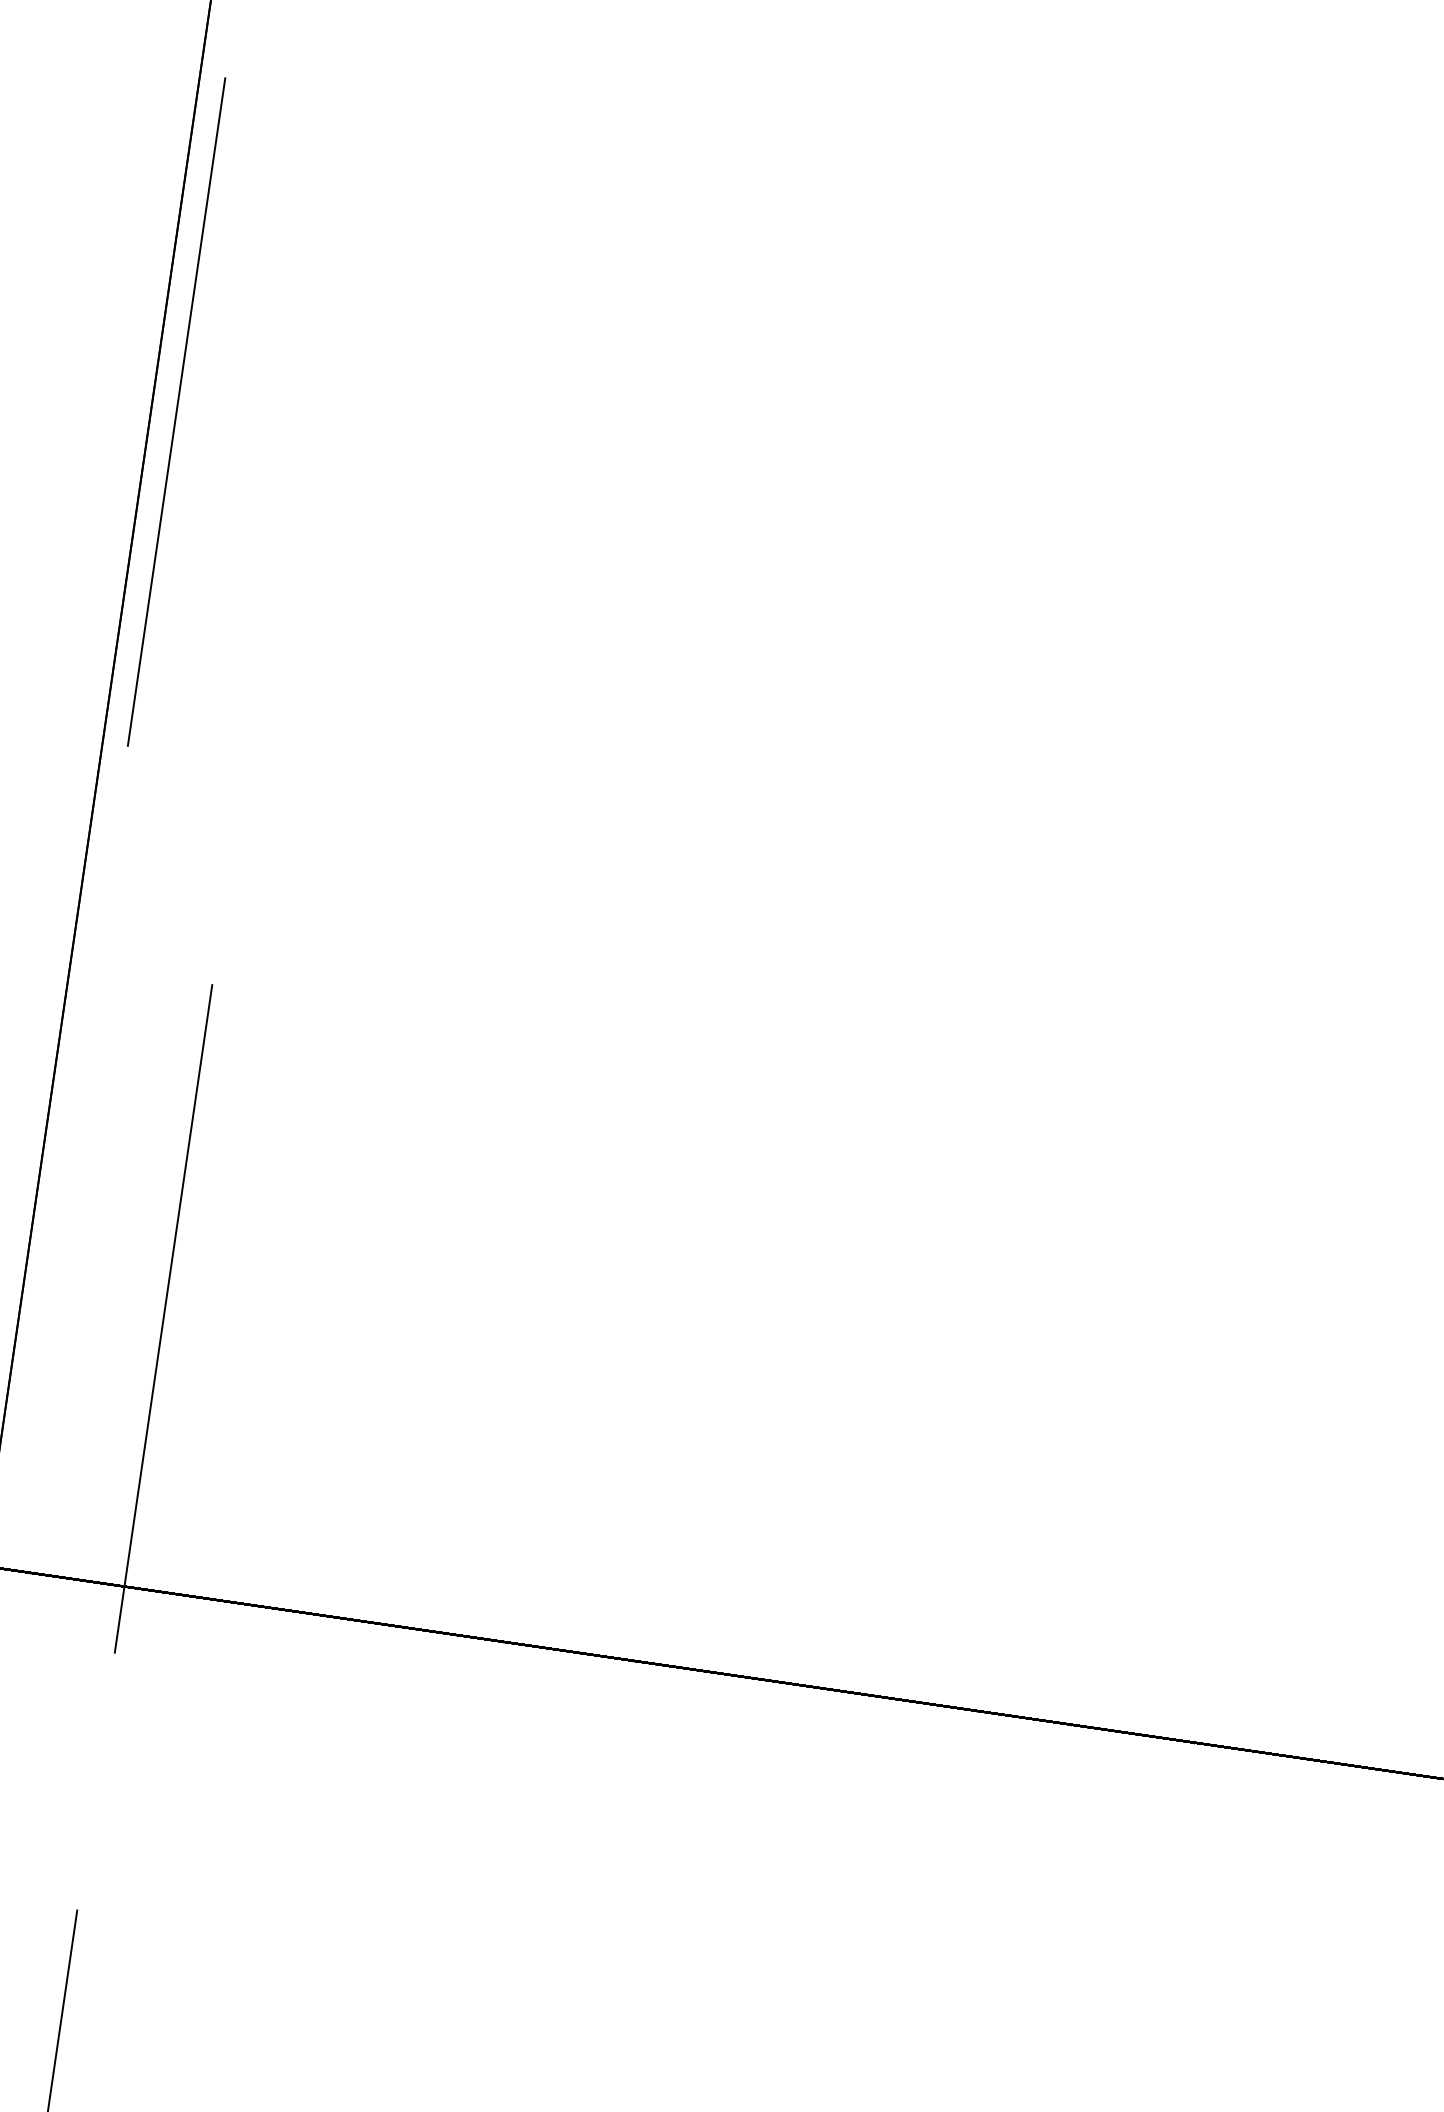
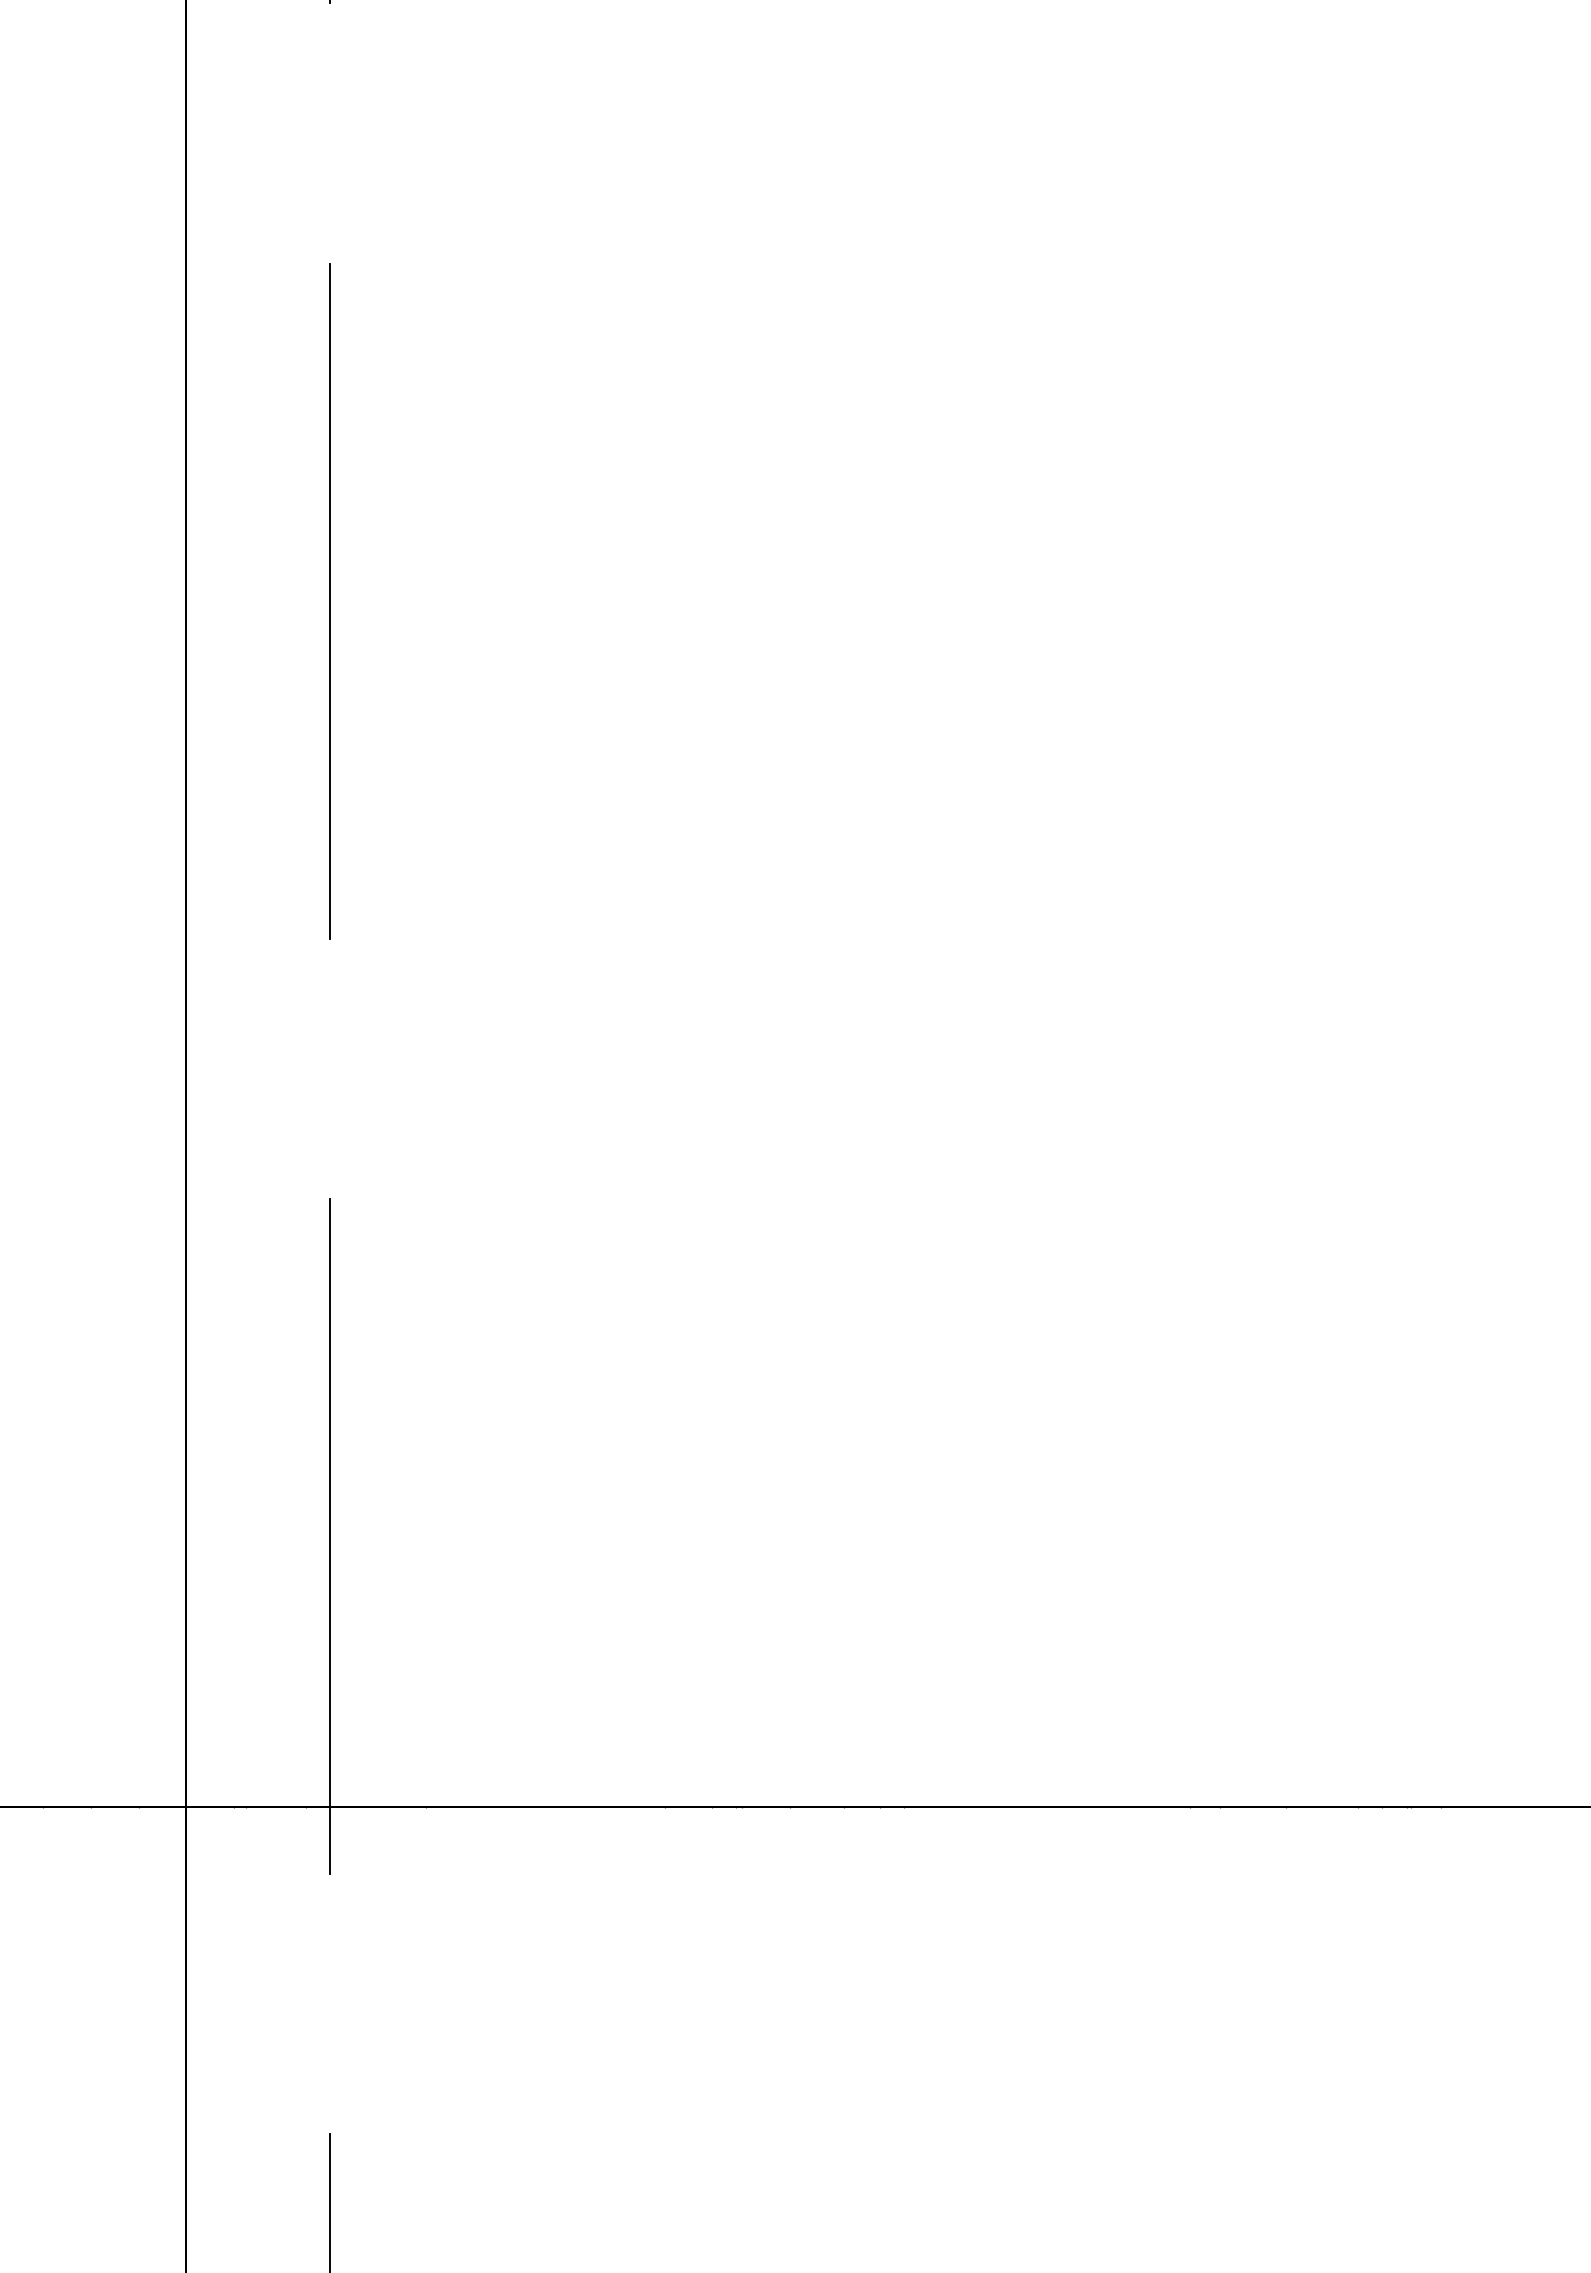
line: (176, 412) -> (329, 601), moved

